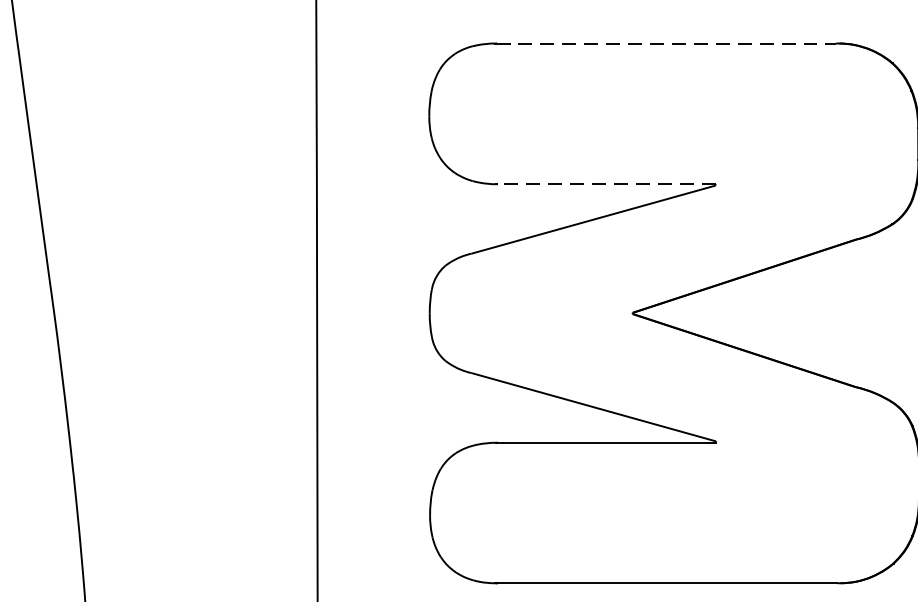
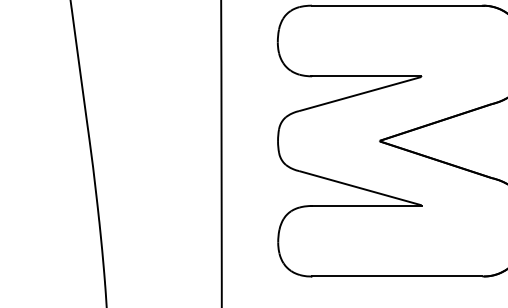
line: (667, 43) -> (397, 5), dashed -> solid
line: (606, 184) -> (366, 76), dashed -> solid

